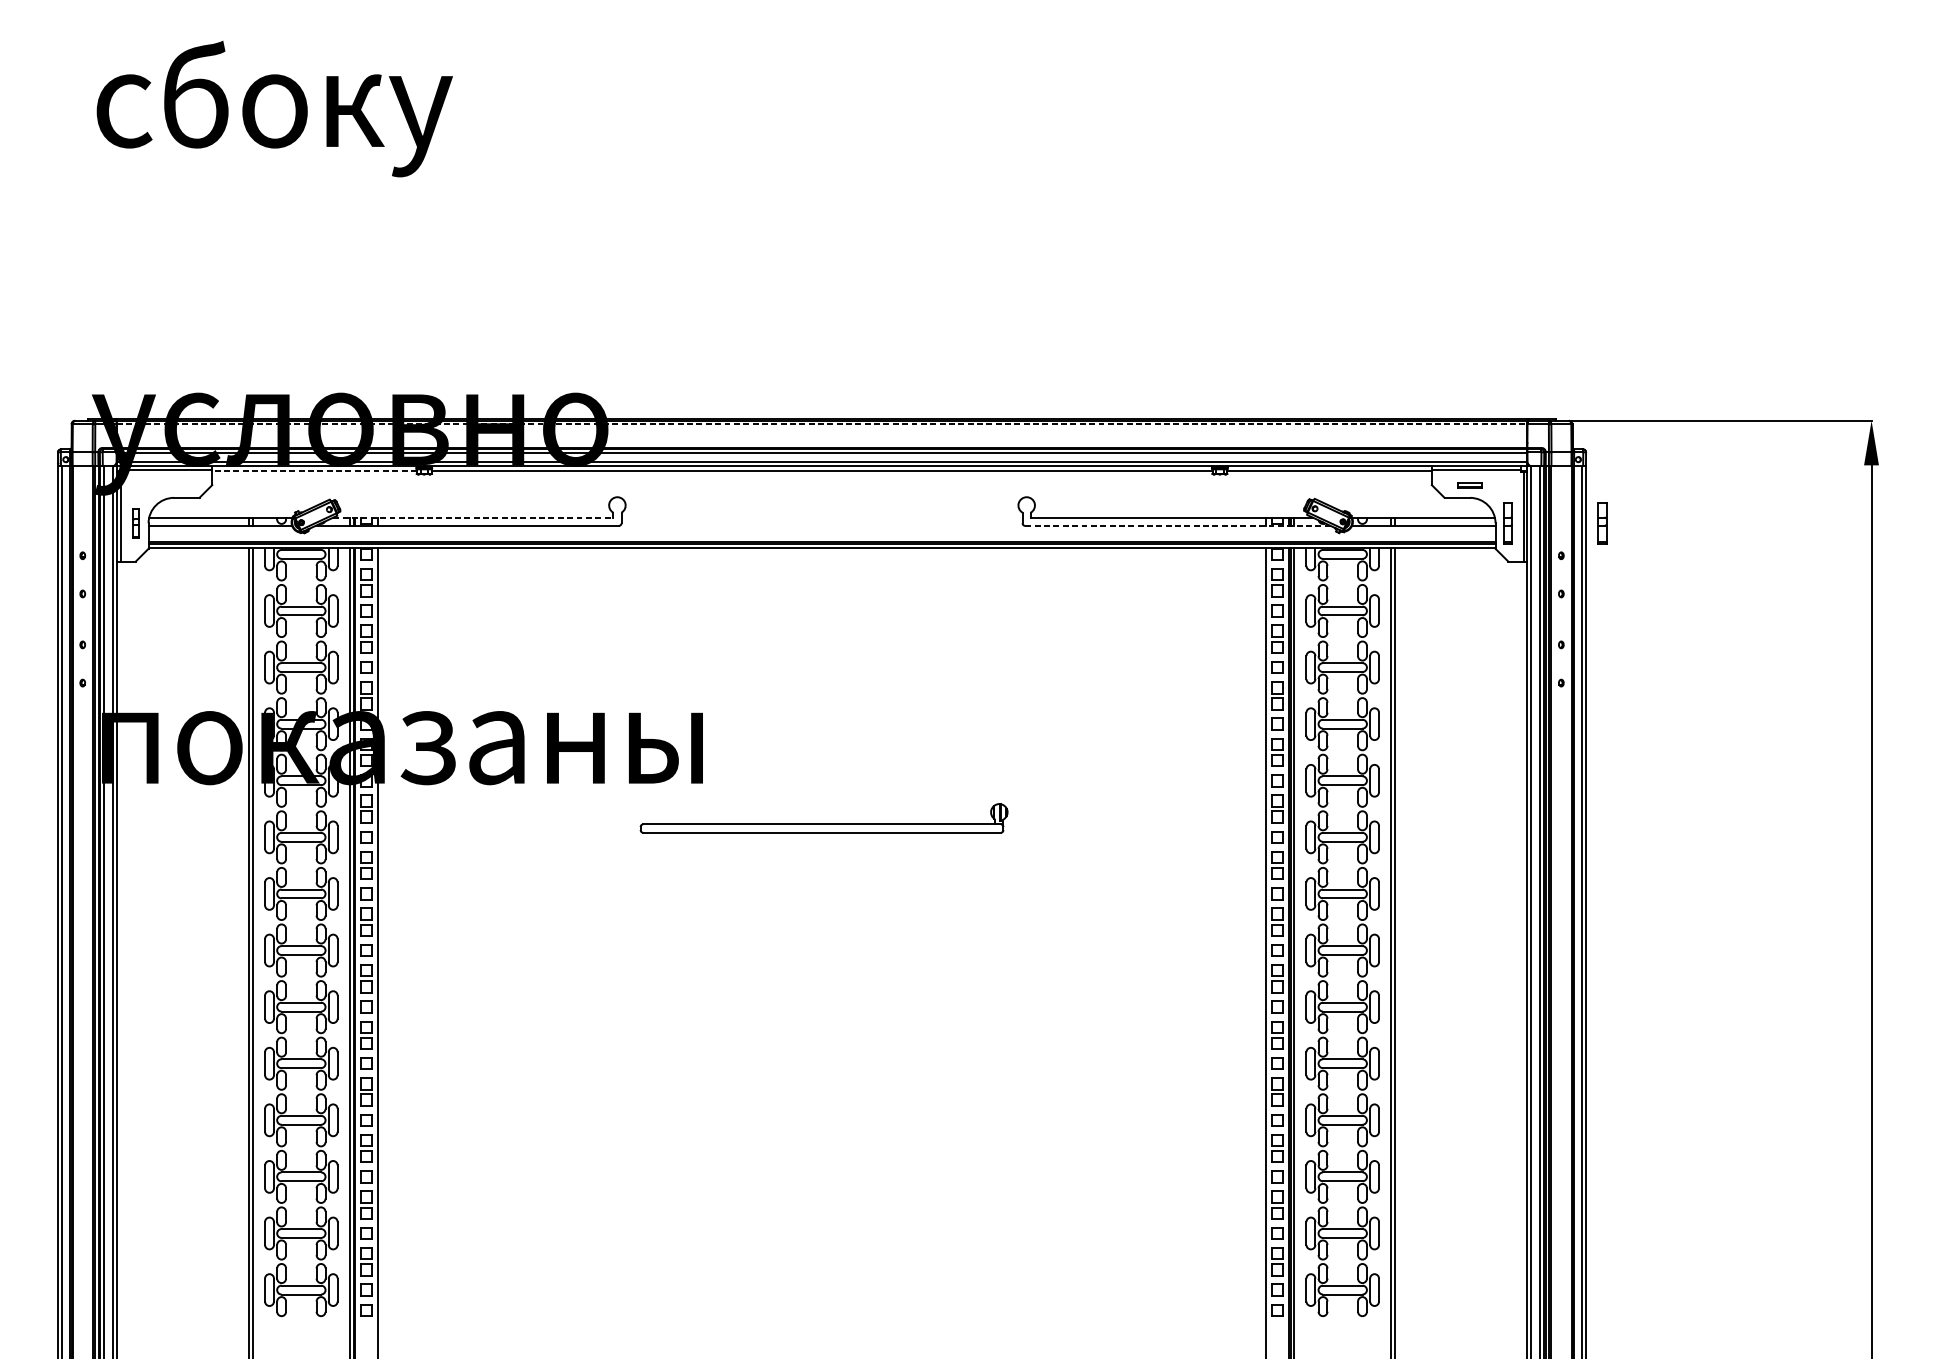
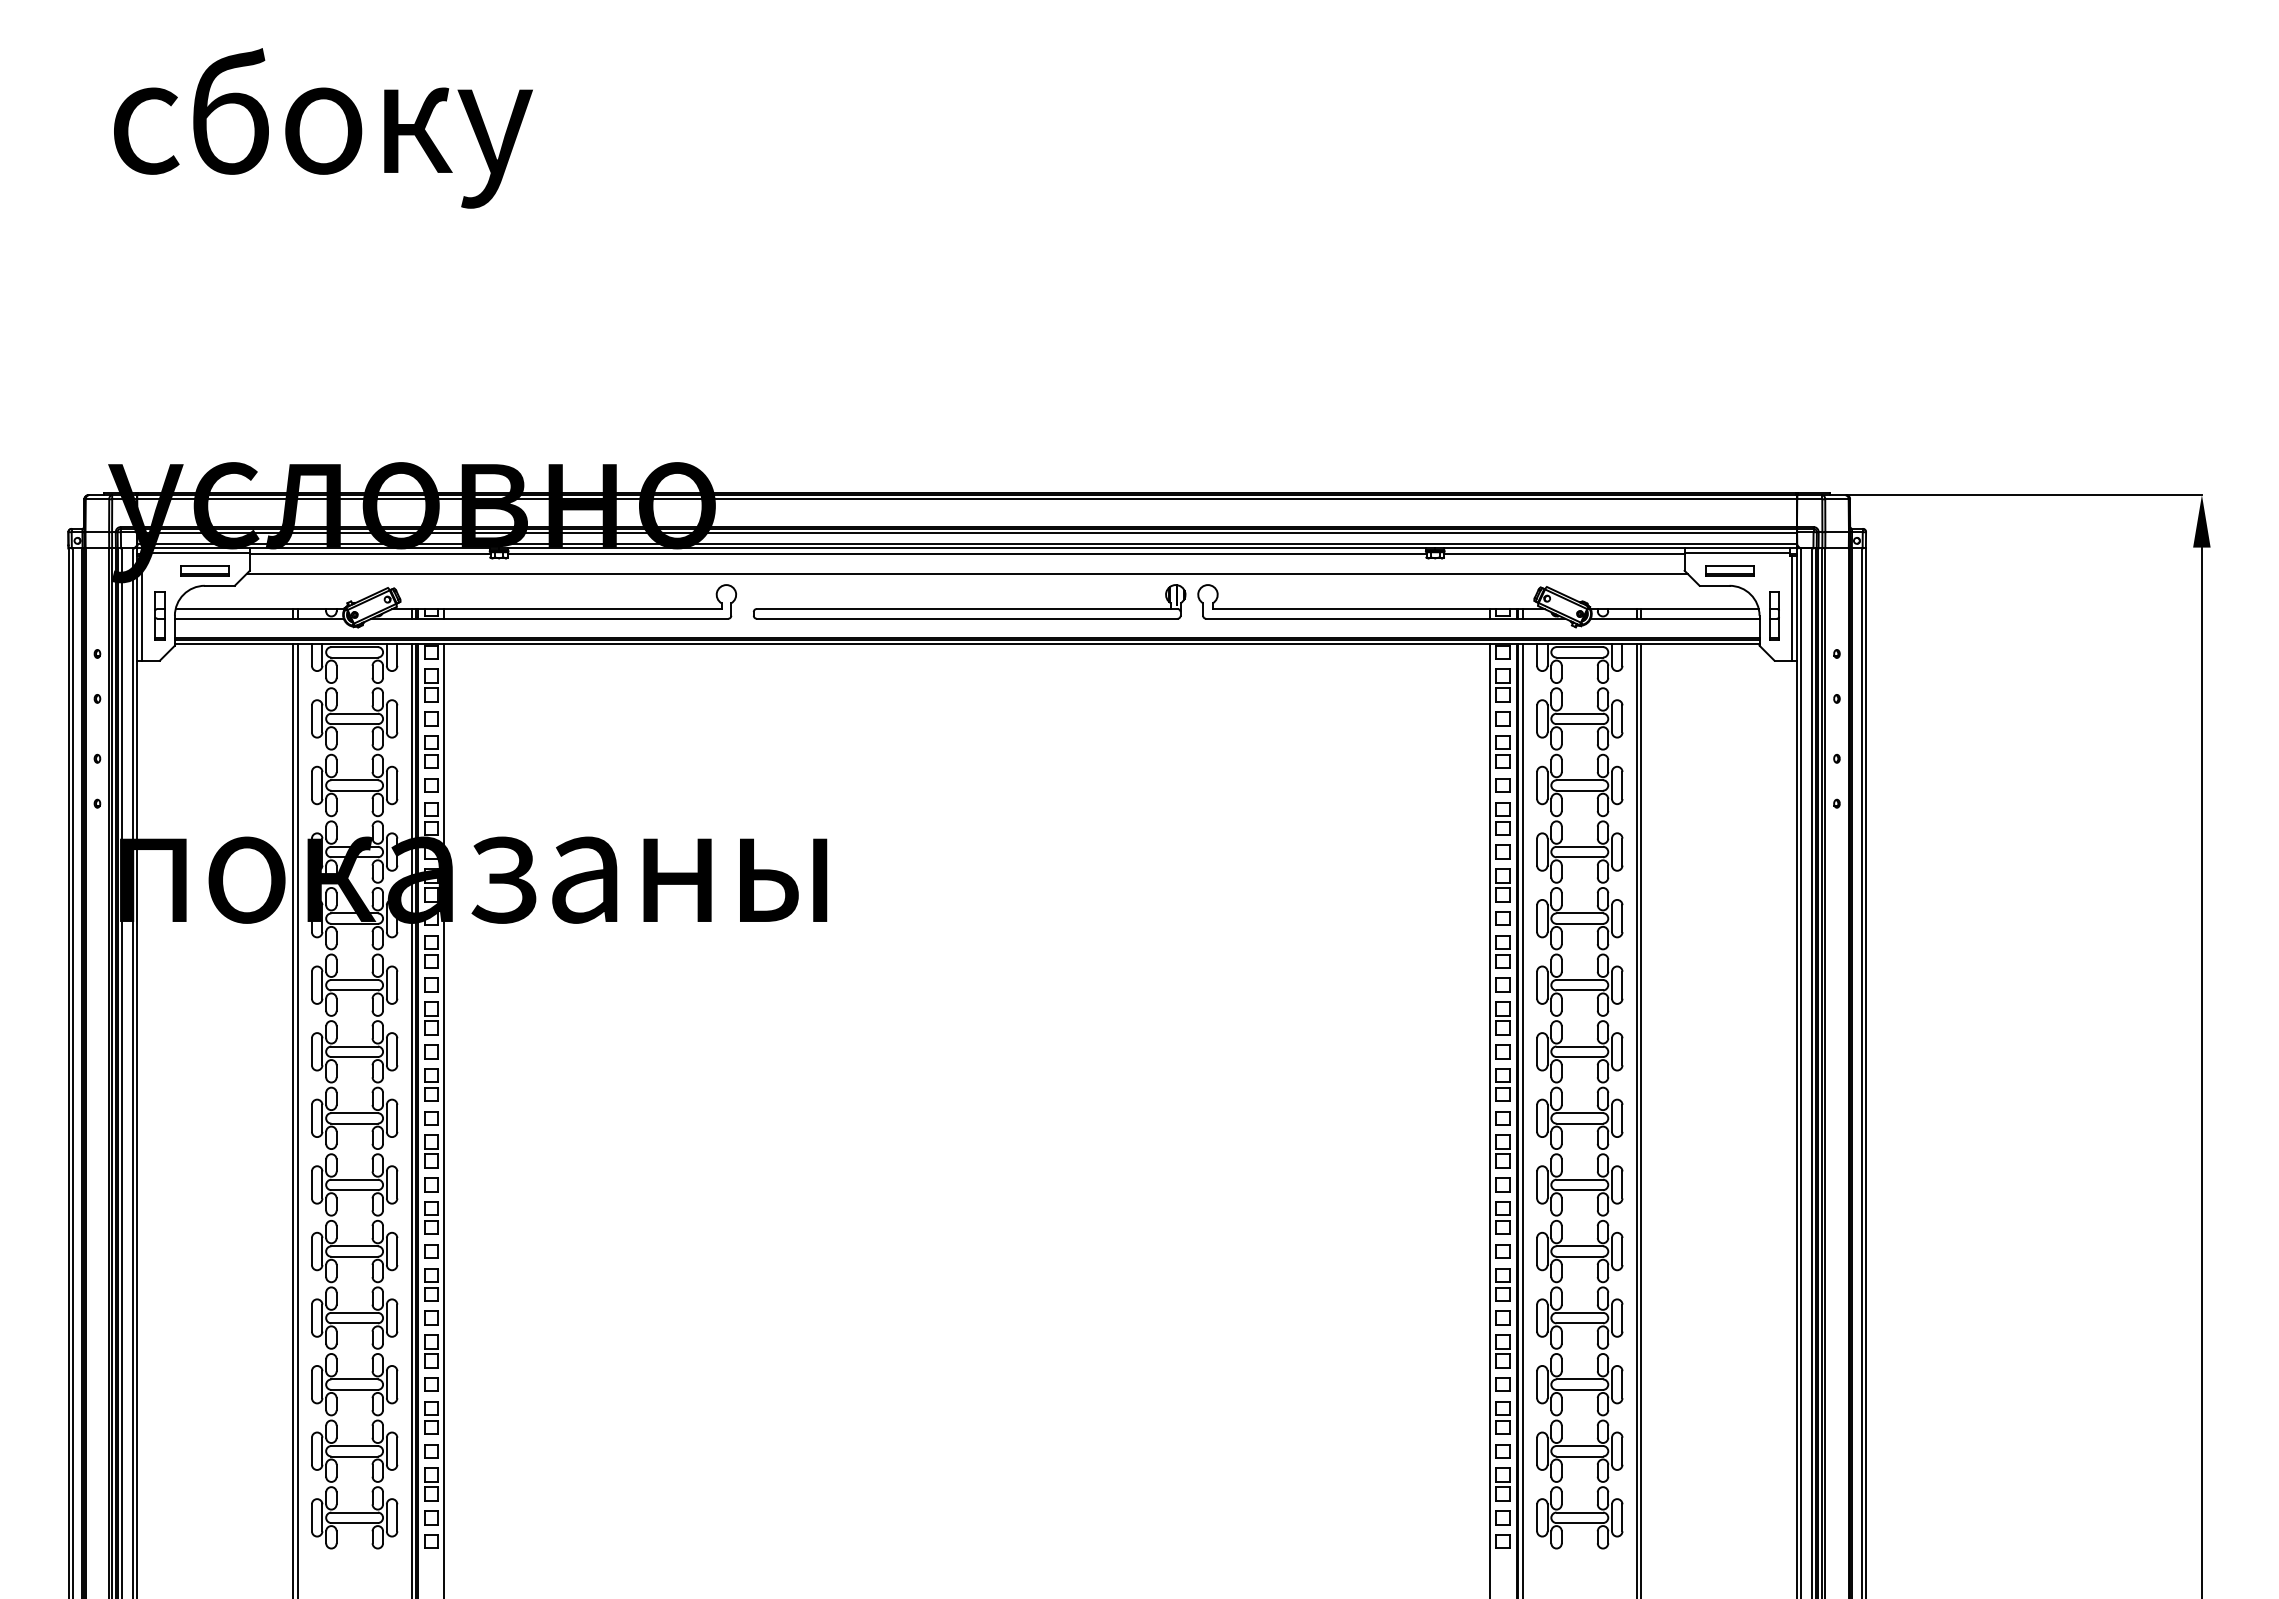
line: (822, 424) -> (967, 499), dashed -> solid
line: (314, 471) -> (369, 554), dashed -> solid
part: (173, 484) -> (204, 570), added
part: (1470, 484) -> (1729, 570), size x1.67
line: (821, 487) -> (966, 573), added
line: (472, 518) -> (556, 609), dashed -> solid
part: (135, 523) -> (159, 615), size x1.43
part: (1602, 523) -> (1885, 615), removed
line: (1177, 525) -> (1385, 618), dashed -> solid
part: (824, 824) -> (969, 608), moved

